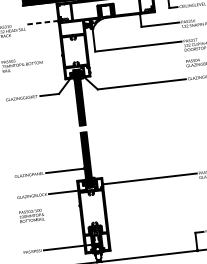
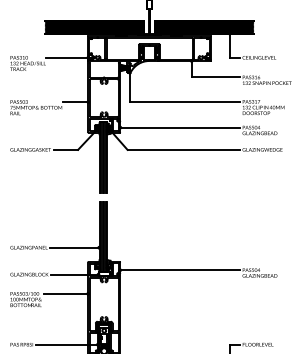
line: (41, 22) -> (66, 57), dashed -> solid
line: (52, 57) -> (75, 102), added
line: (136, 67) -> (179, 127), added
line: (62, 207) -> (66, 293), added

